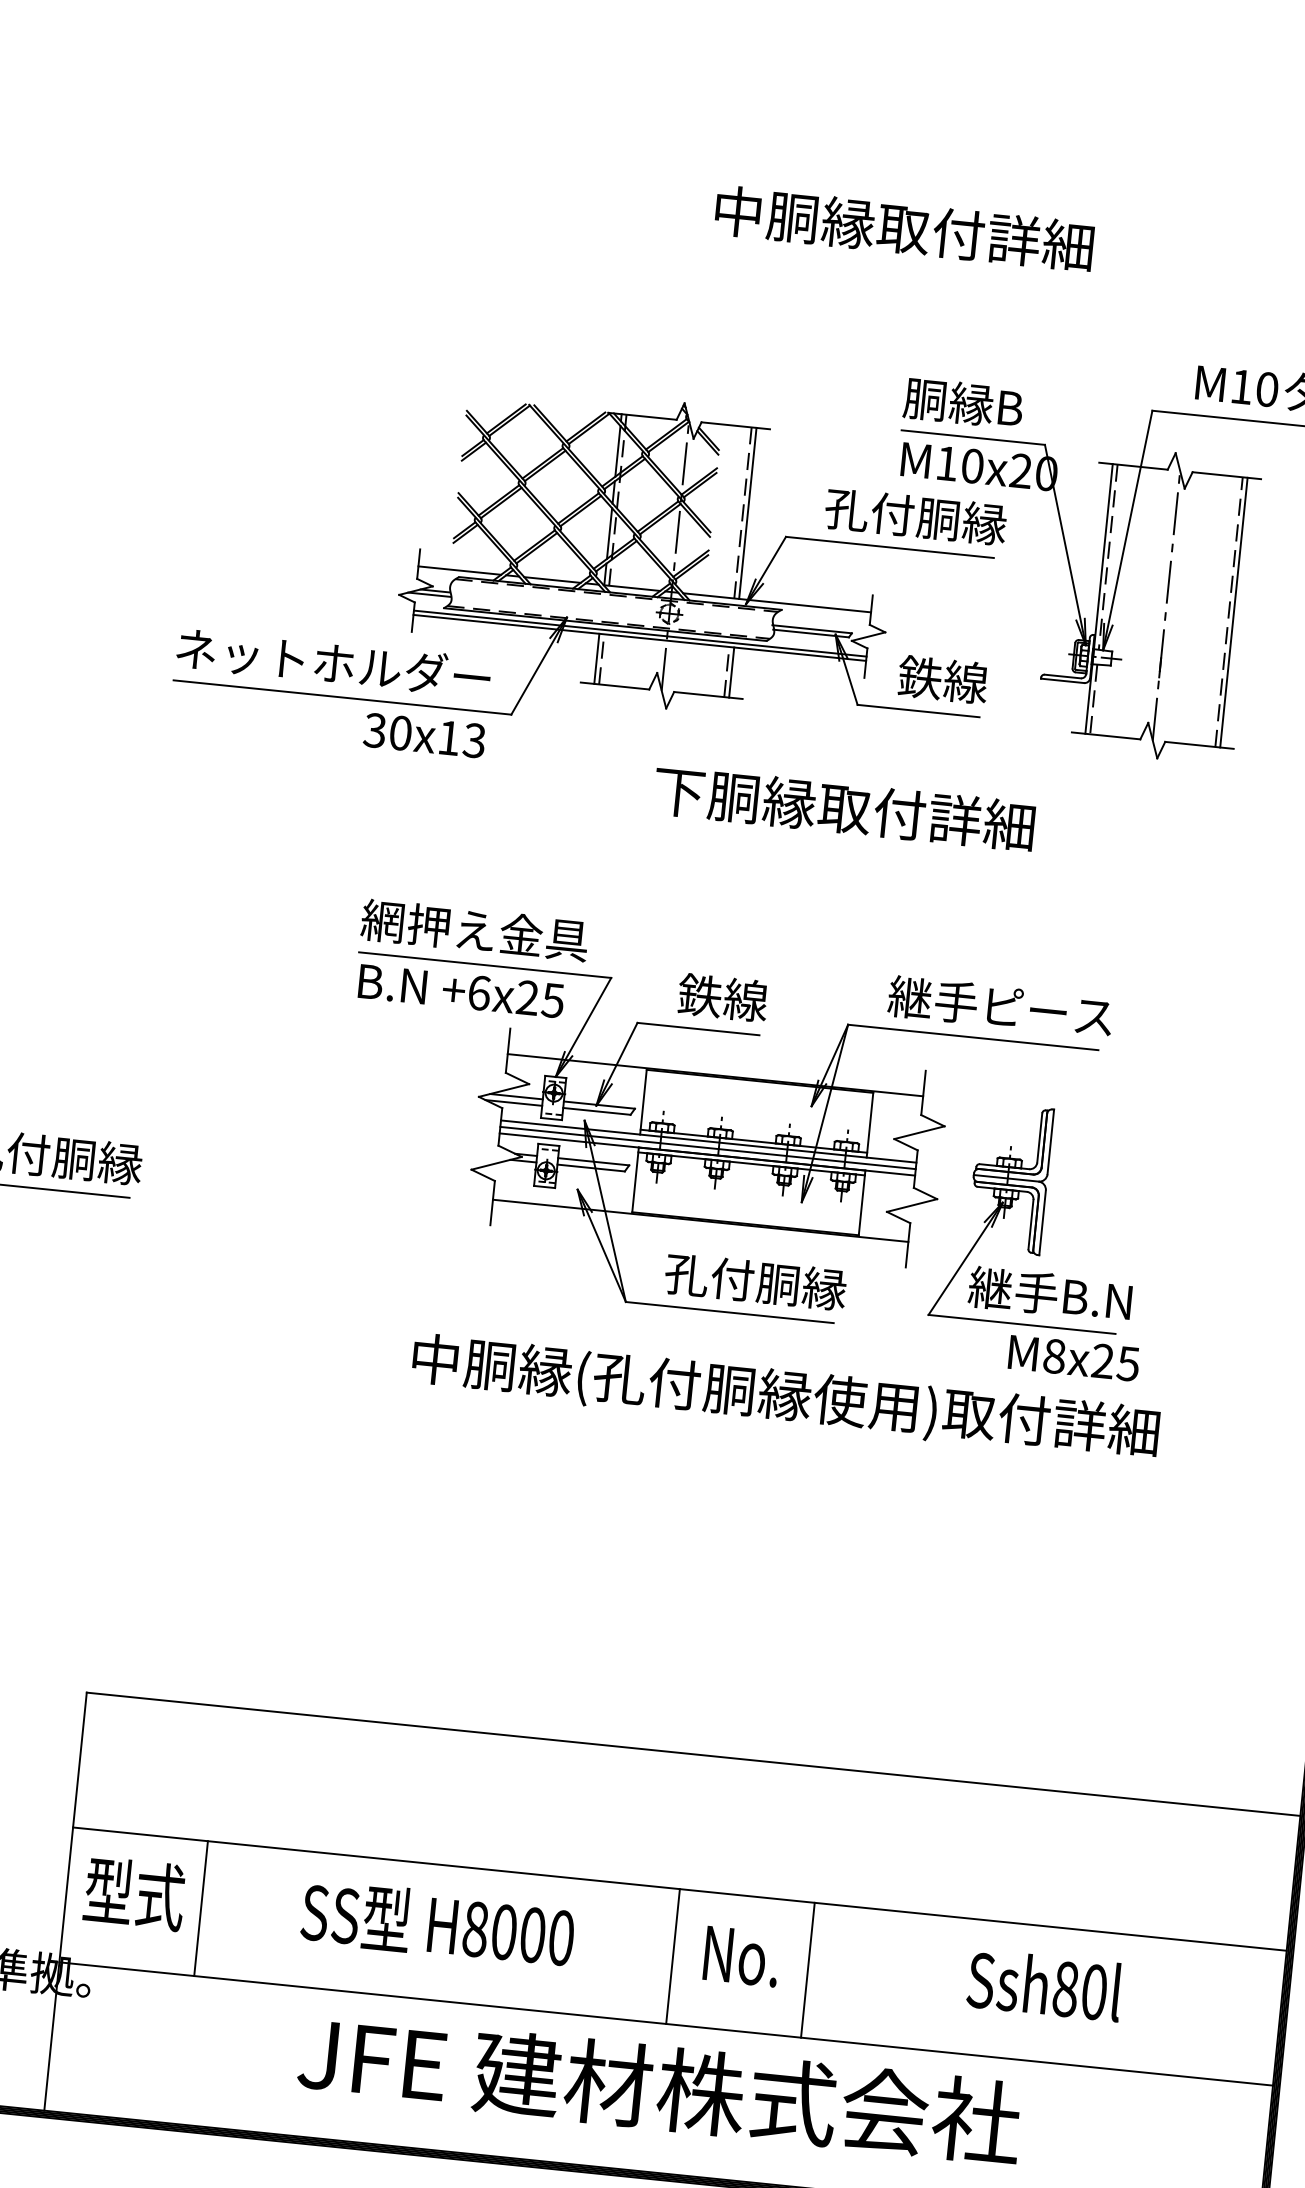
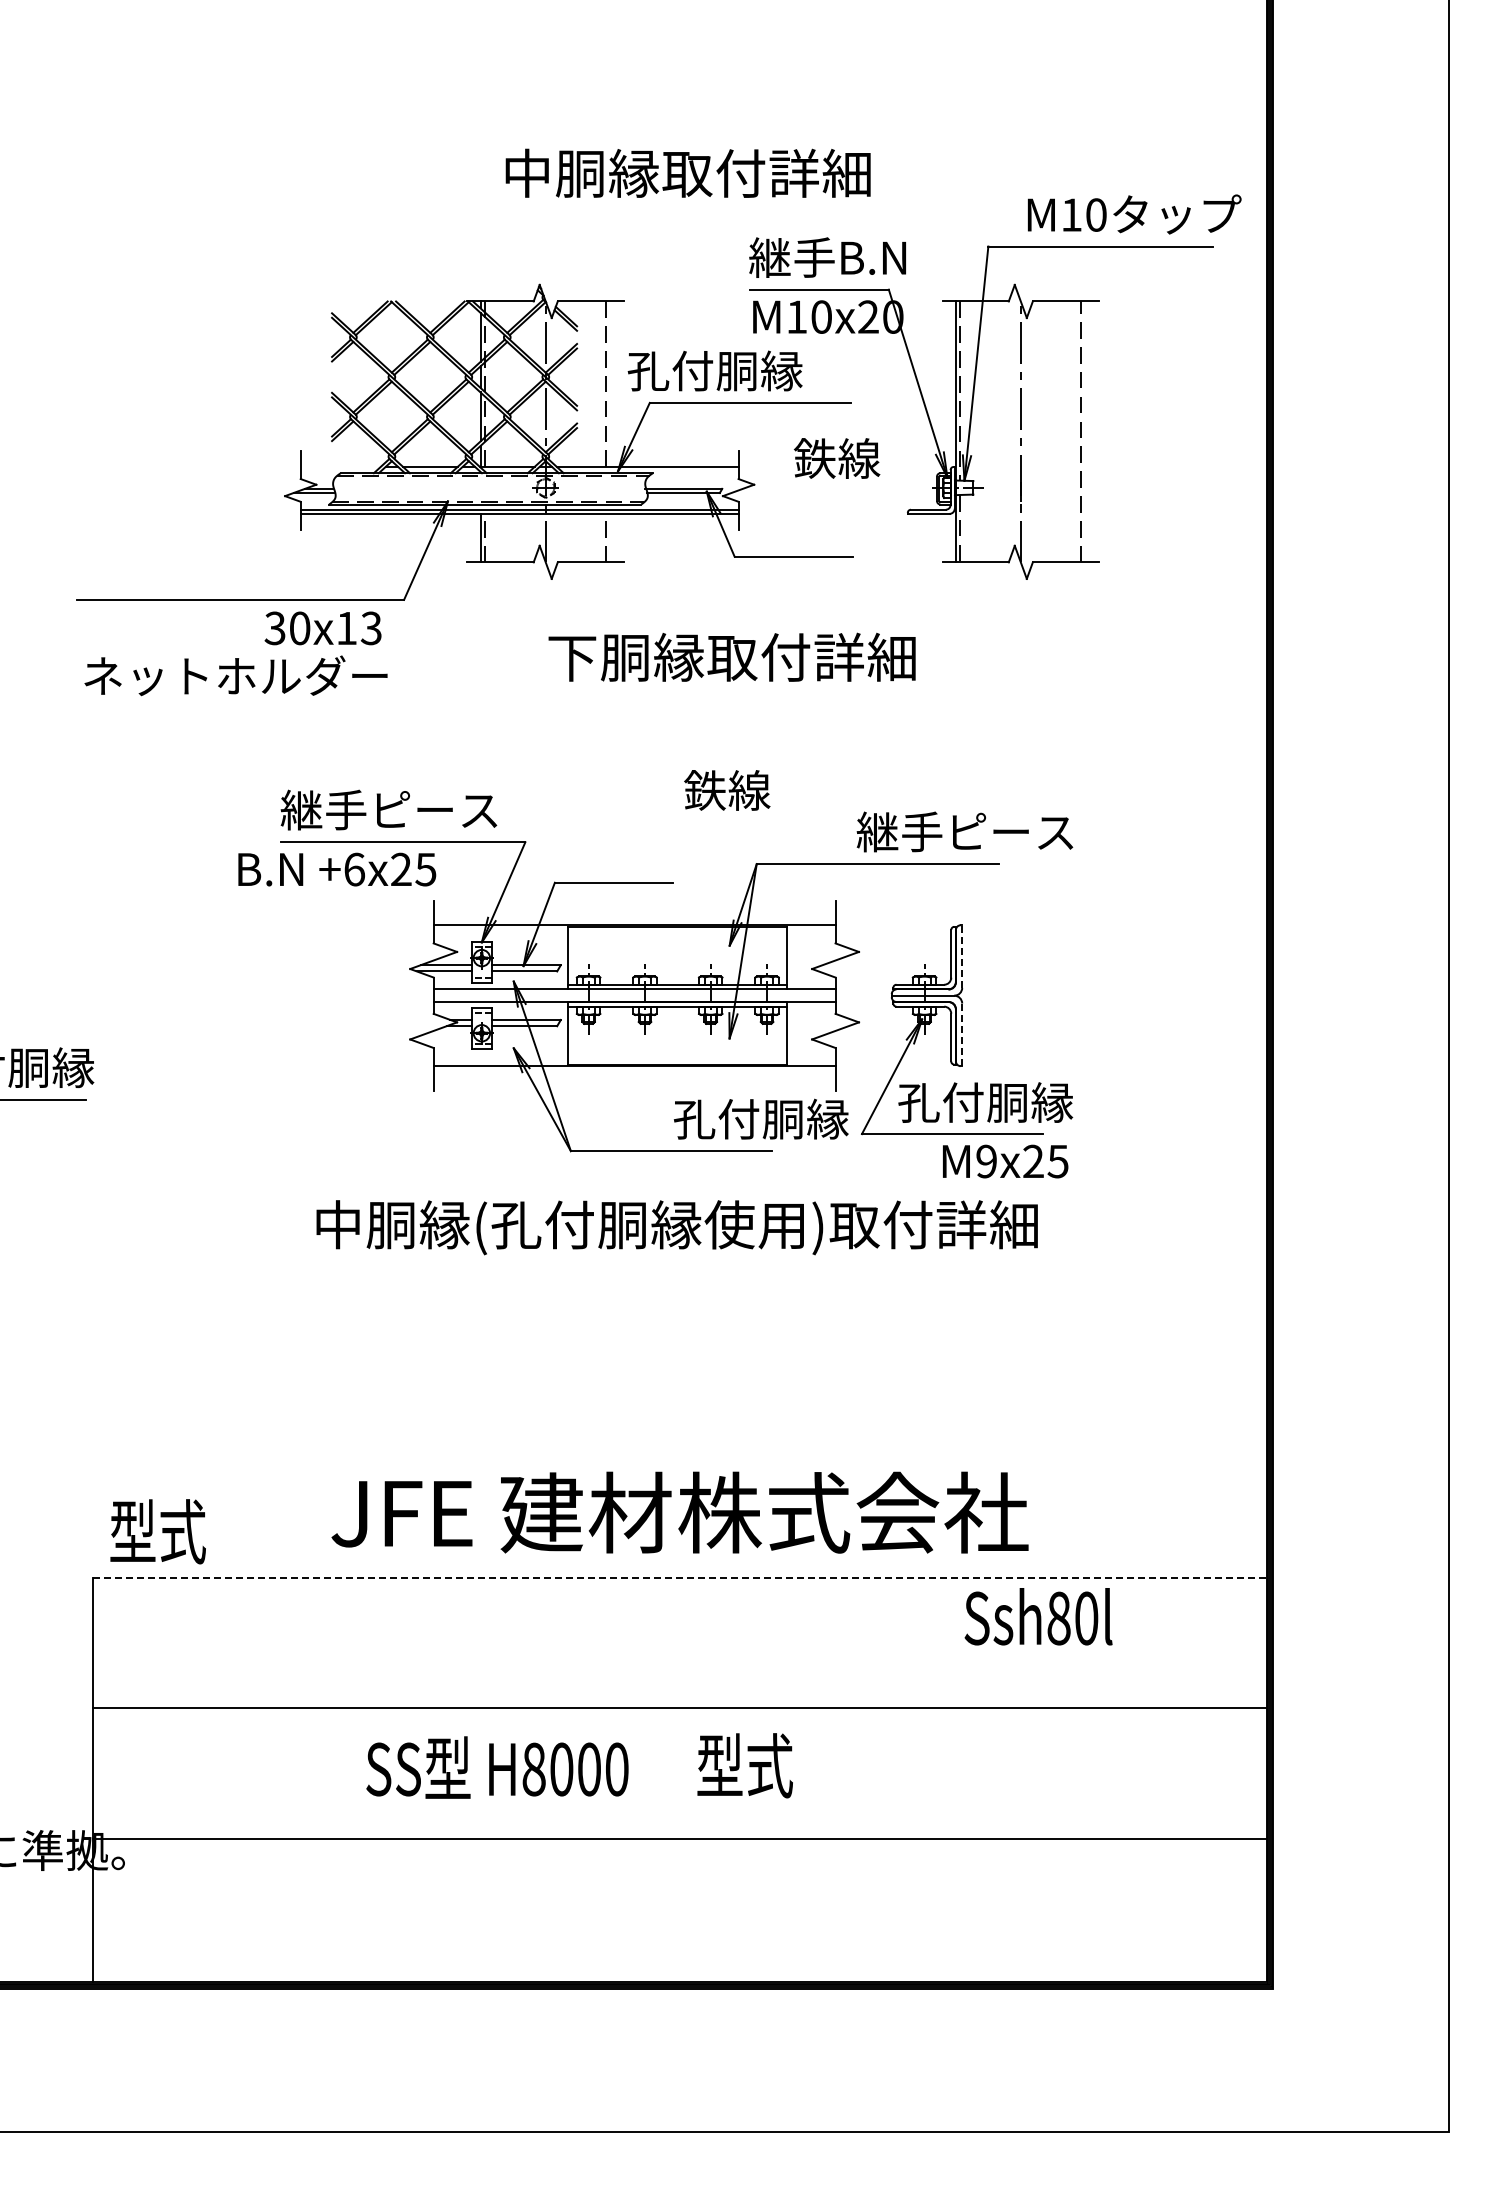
text: (903, 227) -> (687, 172), moved
text: (984, 405) -> (827, 257), 胴縁B -> 継手B.N
line: (747, 512) -> (610, 383), removed
text: (915, 516) -> (714, 370), moved
line: (459, 570) -> (340, 466), removed
line: (1234, 612) -> (1086, 431), removed
text: (333, 662) -> (235, 675), moved
line: (731, 671) -> (610, 537), removed
text: (943, 679) -> (837, 458), moved
text: (476, 930) -> (391, 809), 網押え金具 -> 継手ピース
text: (461, 991) -> (337, 869), moved
text: (723, 997) -> (727, 790), moved
text: (1000, 1006) -> (964, 831), moved
line: (1051, 1141) -> (962, 956), solid -> dashed
line: (707, 1147) -> (634, 995), removed
line: (1042, 1223) -> (962, 1035), solid -> dashed
text: (756, 1281) -> (761, 1118), moved
text: (1059, 1295) -> (985, 1102), 継手B.N -> 孔付胴縁
text: (1054, 1356) -> (986, 1161), M8x25 -> M9x25
text: (784, 1397) -> (676, 1227), moved
line: (694, 1754) -> (680, 1577), solid -> dashed
text: (134, 1893) -> (157, 1531), moved
line: (201, 1908) -> (223, 1773), removed
text: (438, 1923) -> (497, 1767), moved
text: (740, 1955) -> (744, 1765), No. -> 型式
line: (672, 1956) -> (679, 1773), removed
line: (808, 1970) -> (810, 1773), removed
text: (1044, 1985) -> (1038, 1616), moved
text: (659, 2087) -> (679, 1512), moved

